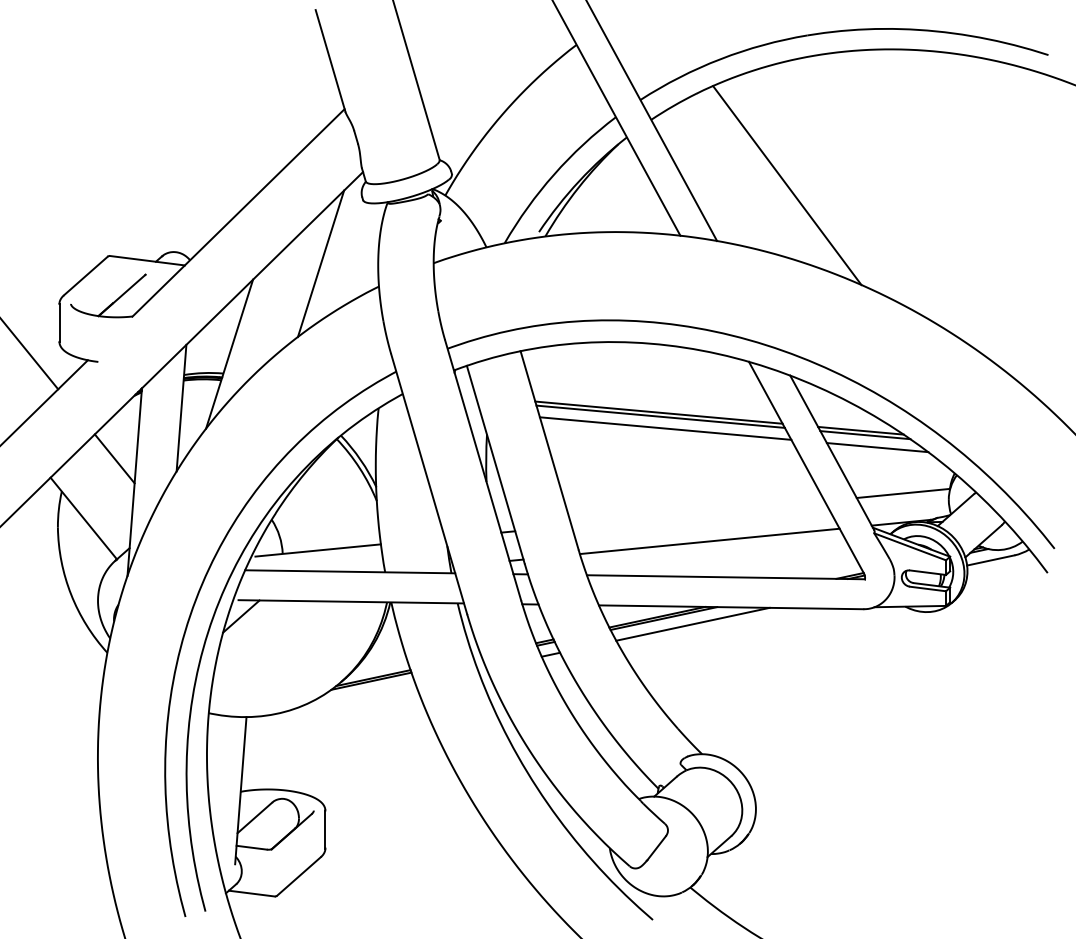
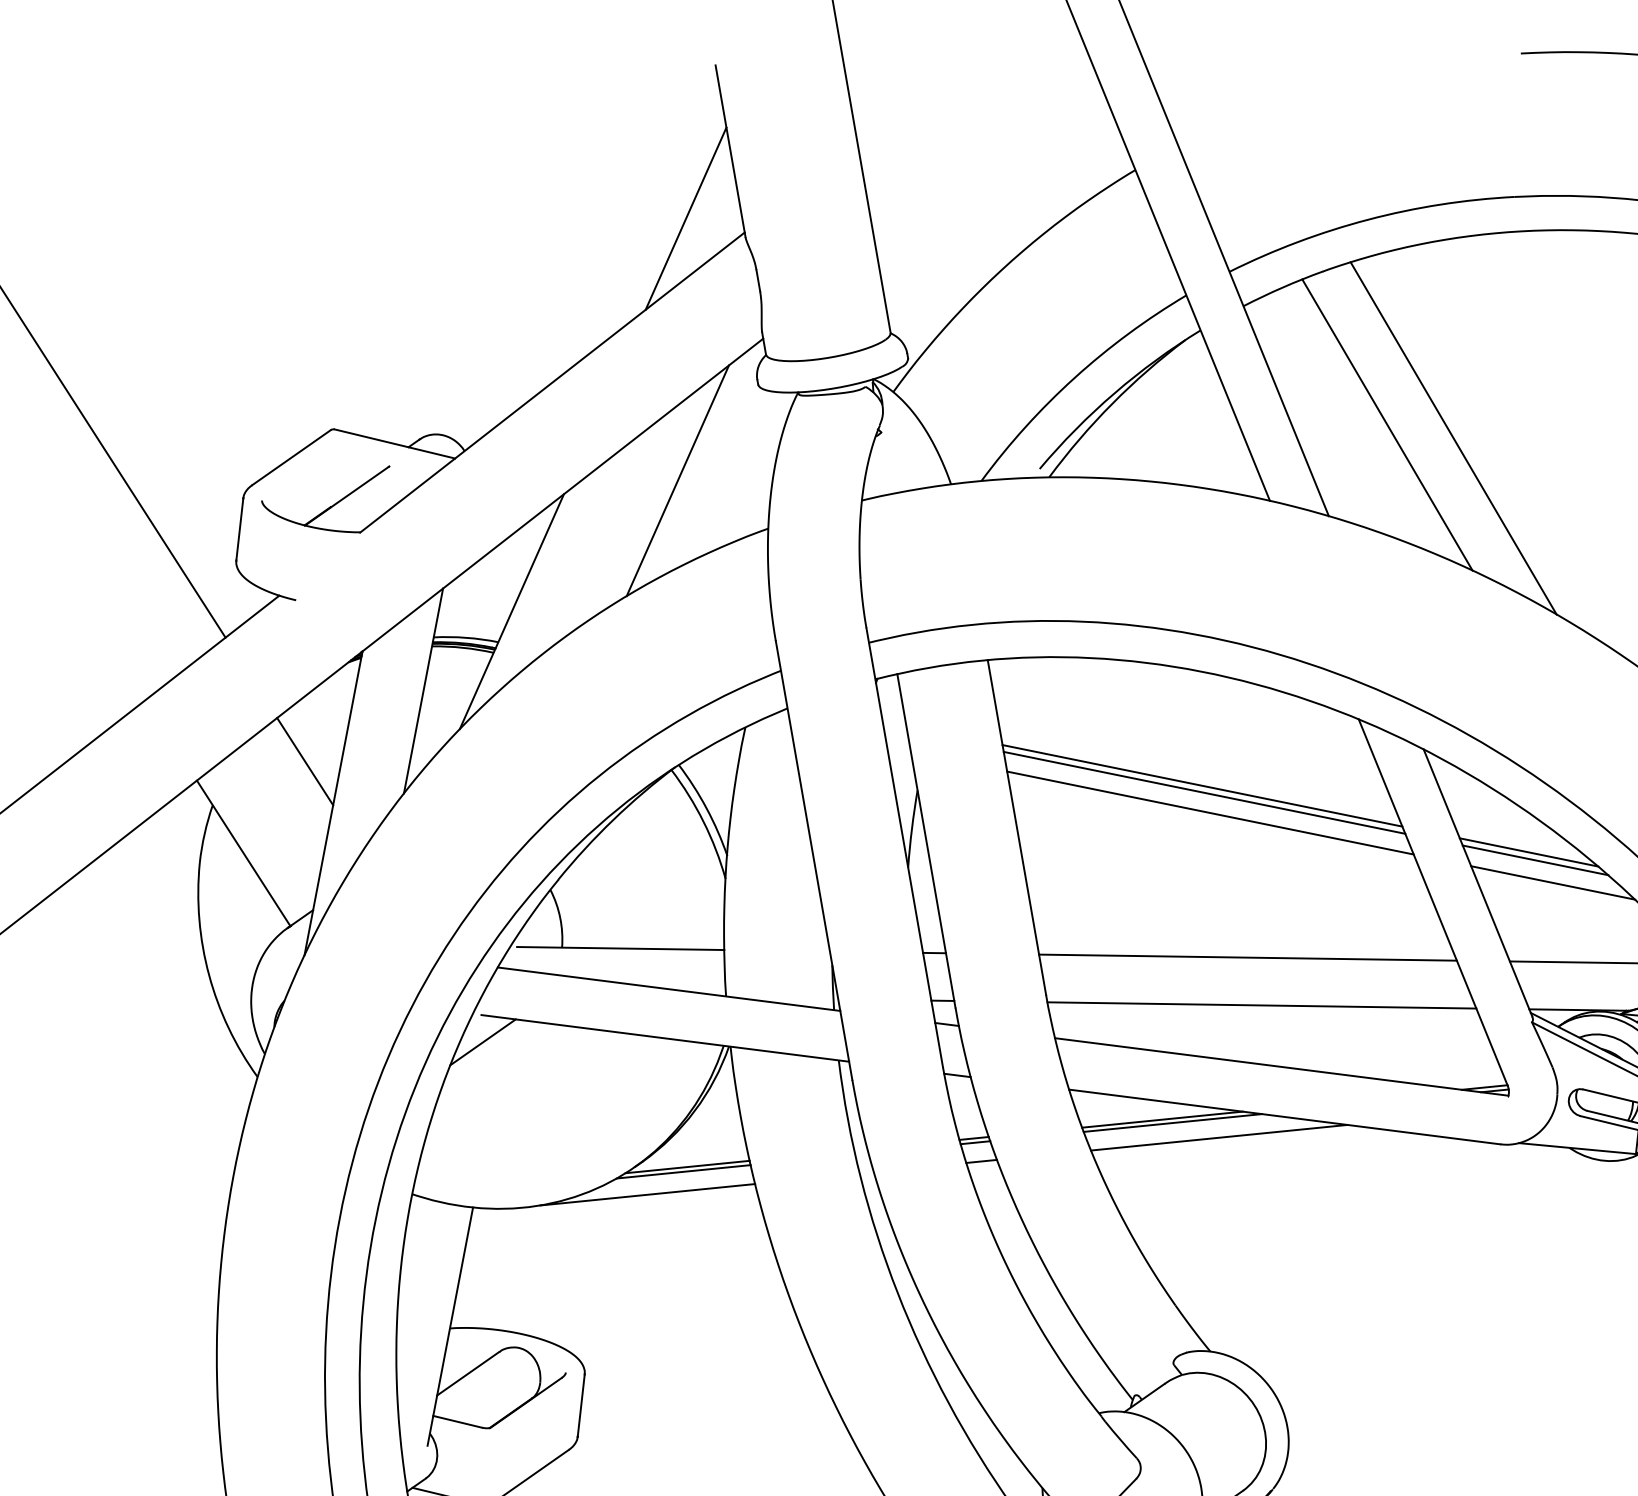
line: (308, 104) -> (686, 218), added
line: (745, 181) -> (1386, 424), added
line: (697, 513) -> (1246, 957), added
line: (351, 697) -> (648, 1194), added

